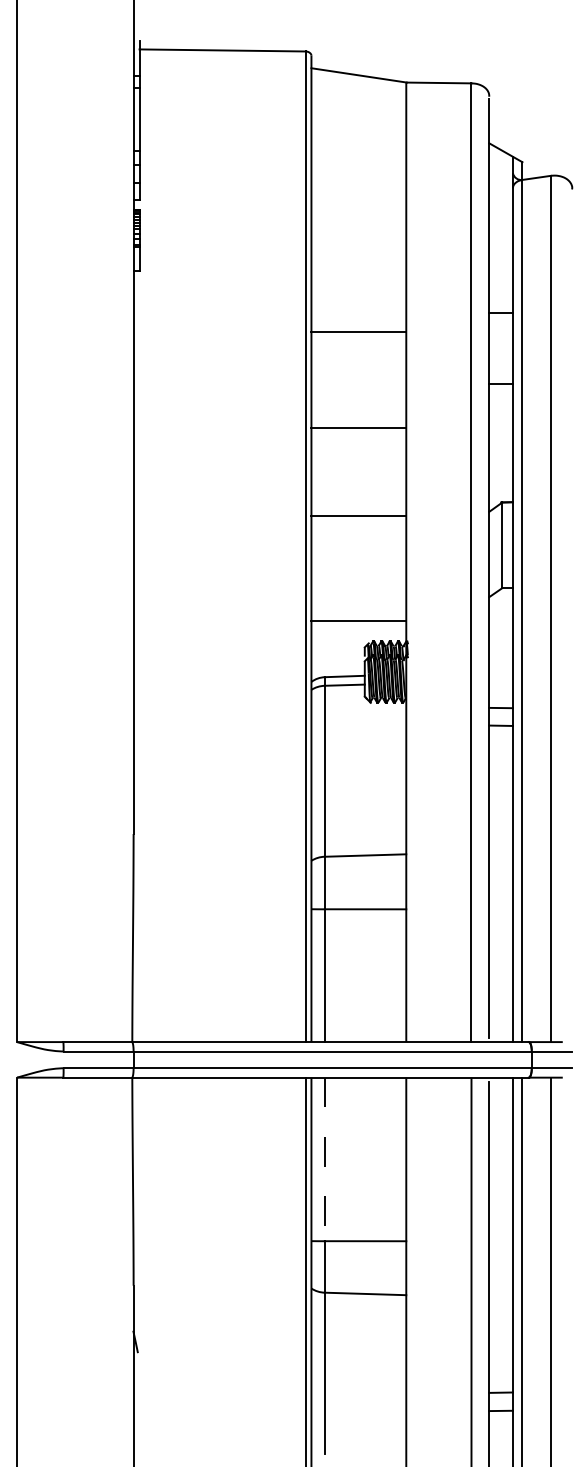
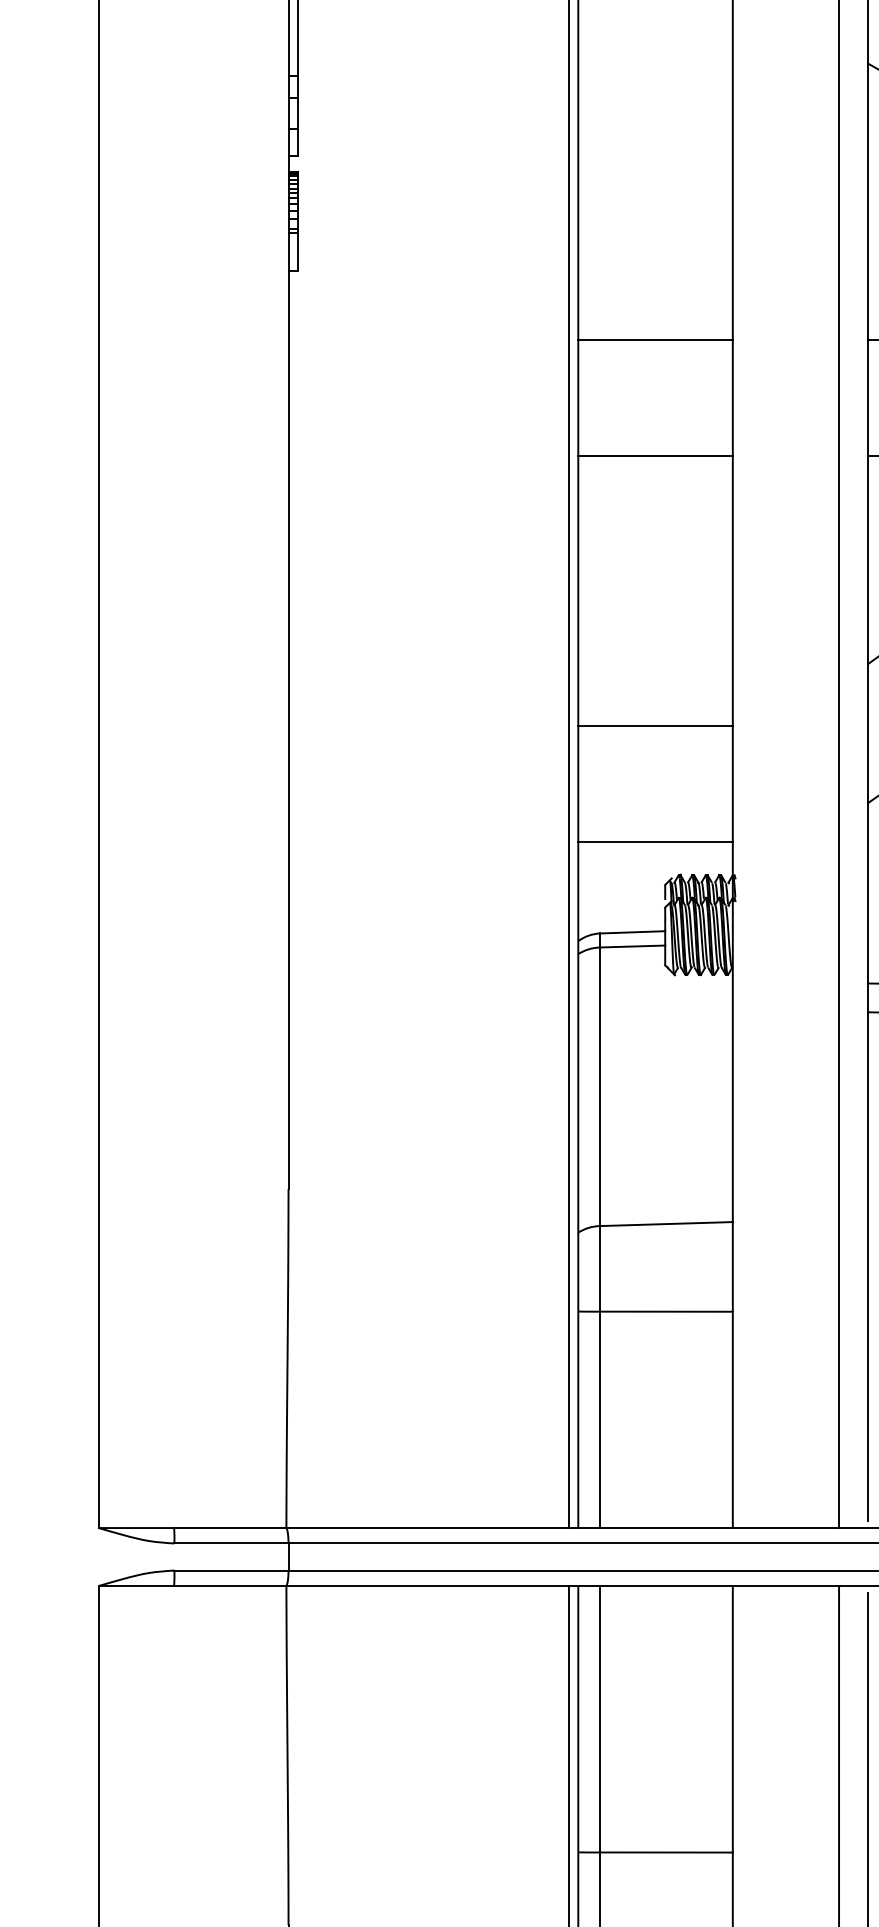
line: (358, 332) -> (654, 340), moved
line: (358, 428) -> (654, 456), moved
line: (358, 516) -> (654, 727), moved
line: (324, 1159) -> (599, 1719), dashed -> solid

